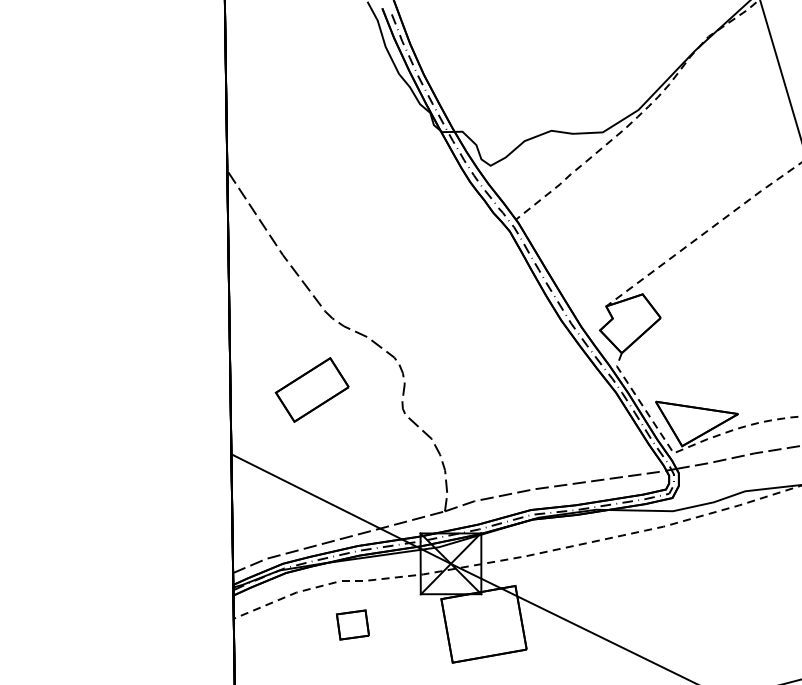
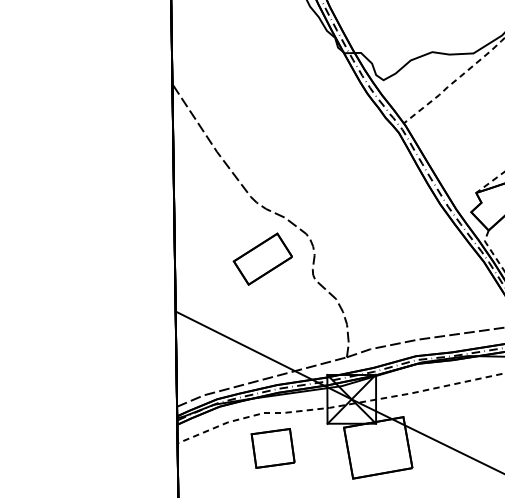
part: (311, 389) -> (262, 258), moved
part: (352, 624) -> (272, 448), size x1.67

